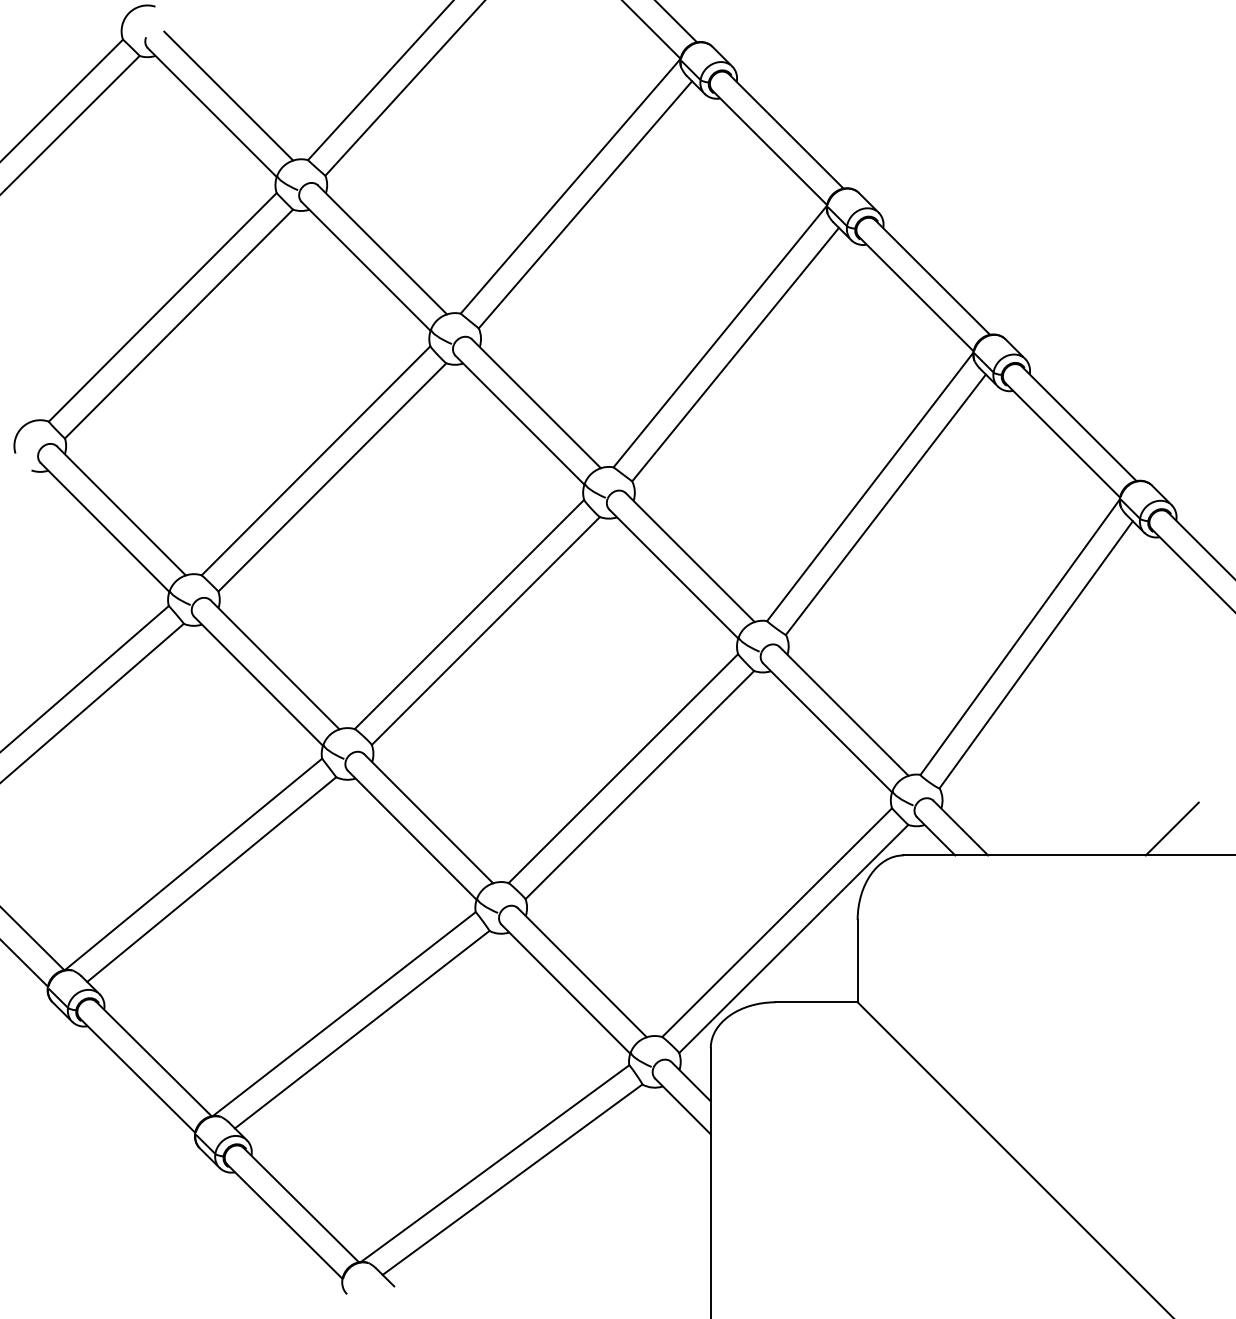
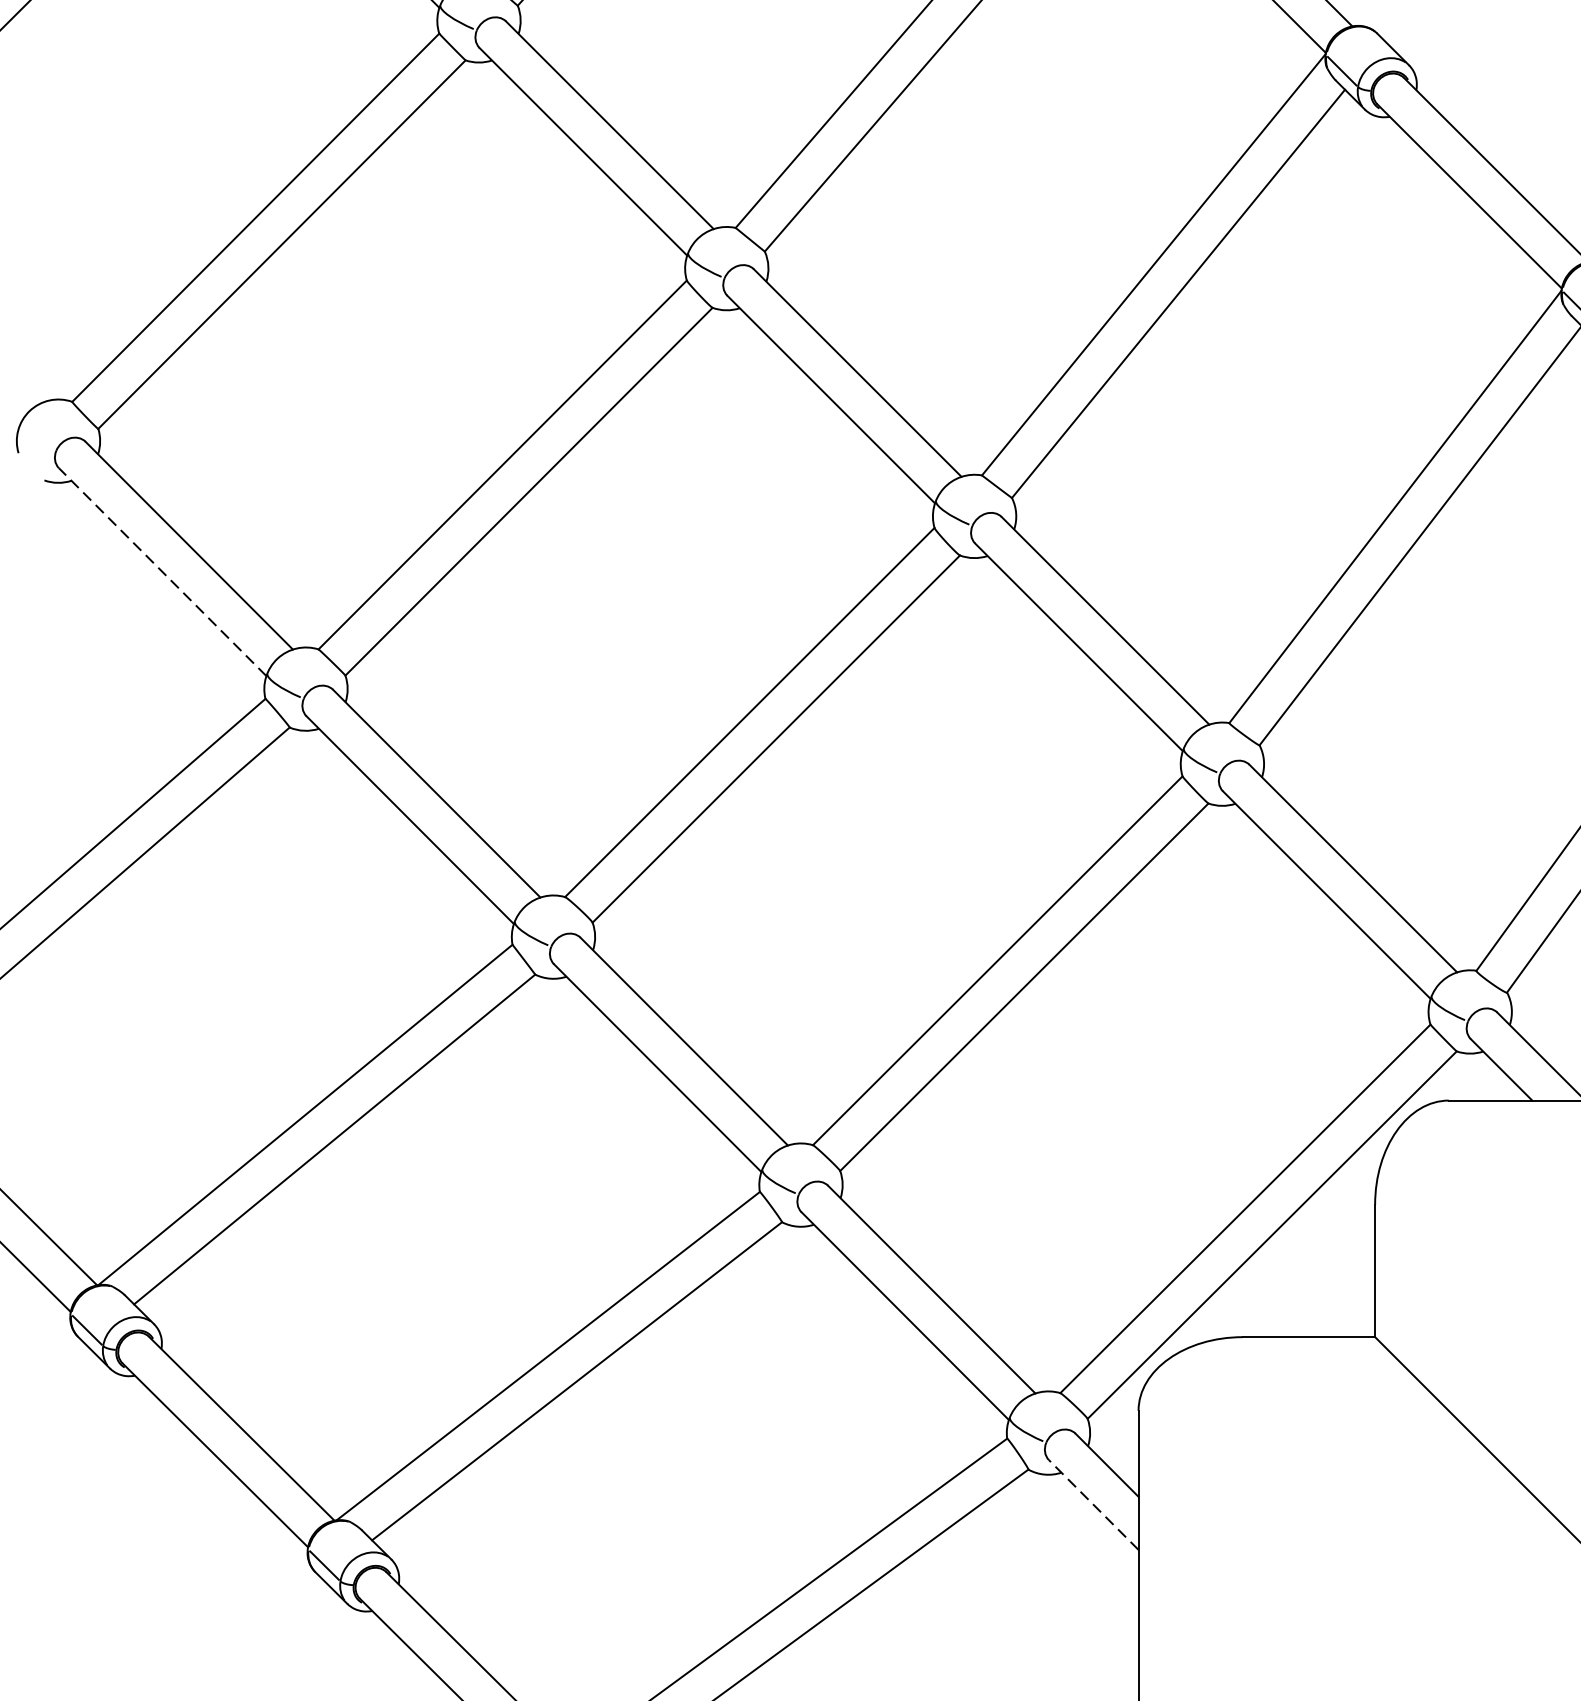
line: (104, 527) -> (161, 572), solid -> dashed
line: (682, 1106) -> (1092, 1505), solid -> dashed

